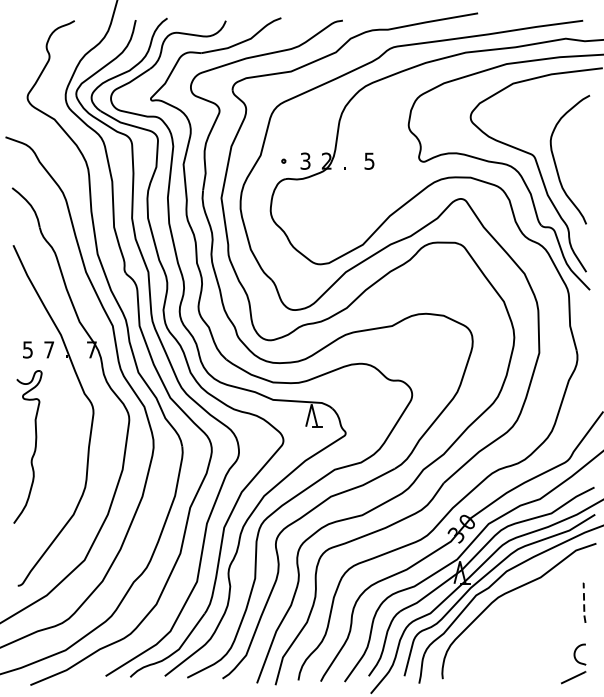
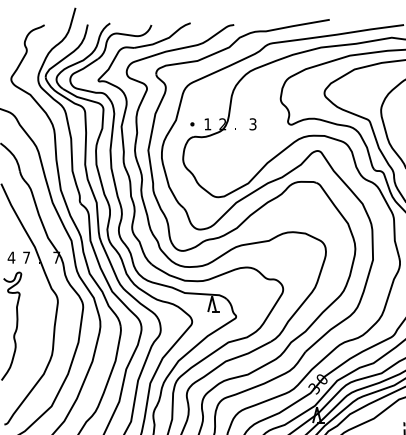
text: (305, 160) -> (207, 123), 3 -> 1
text: (369, 160) -> (253, 123), 5 -> 3
text: (27, 349) -> (11, 257), 5 -> 4

